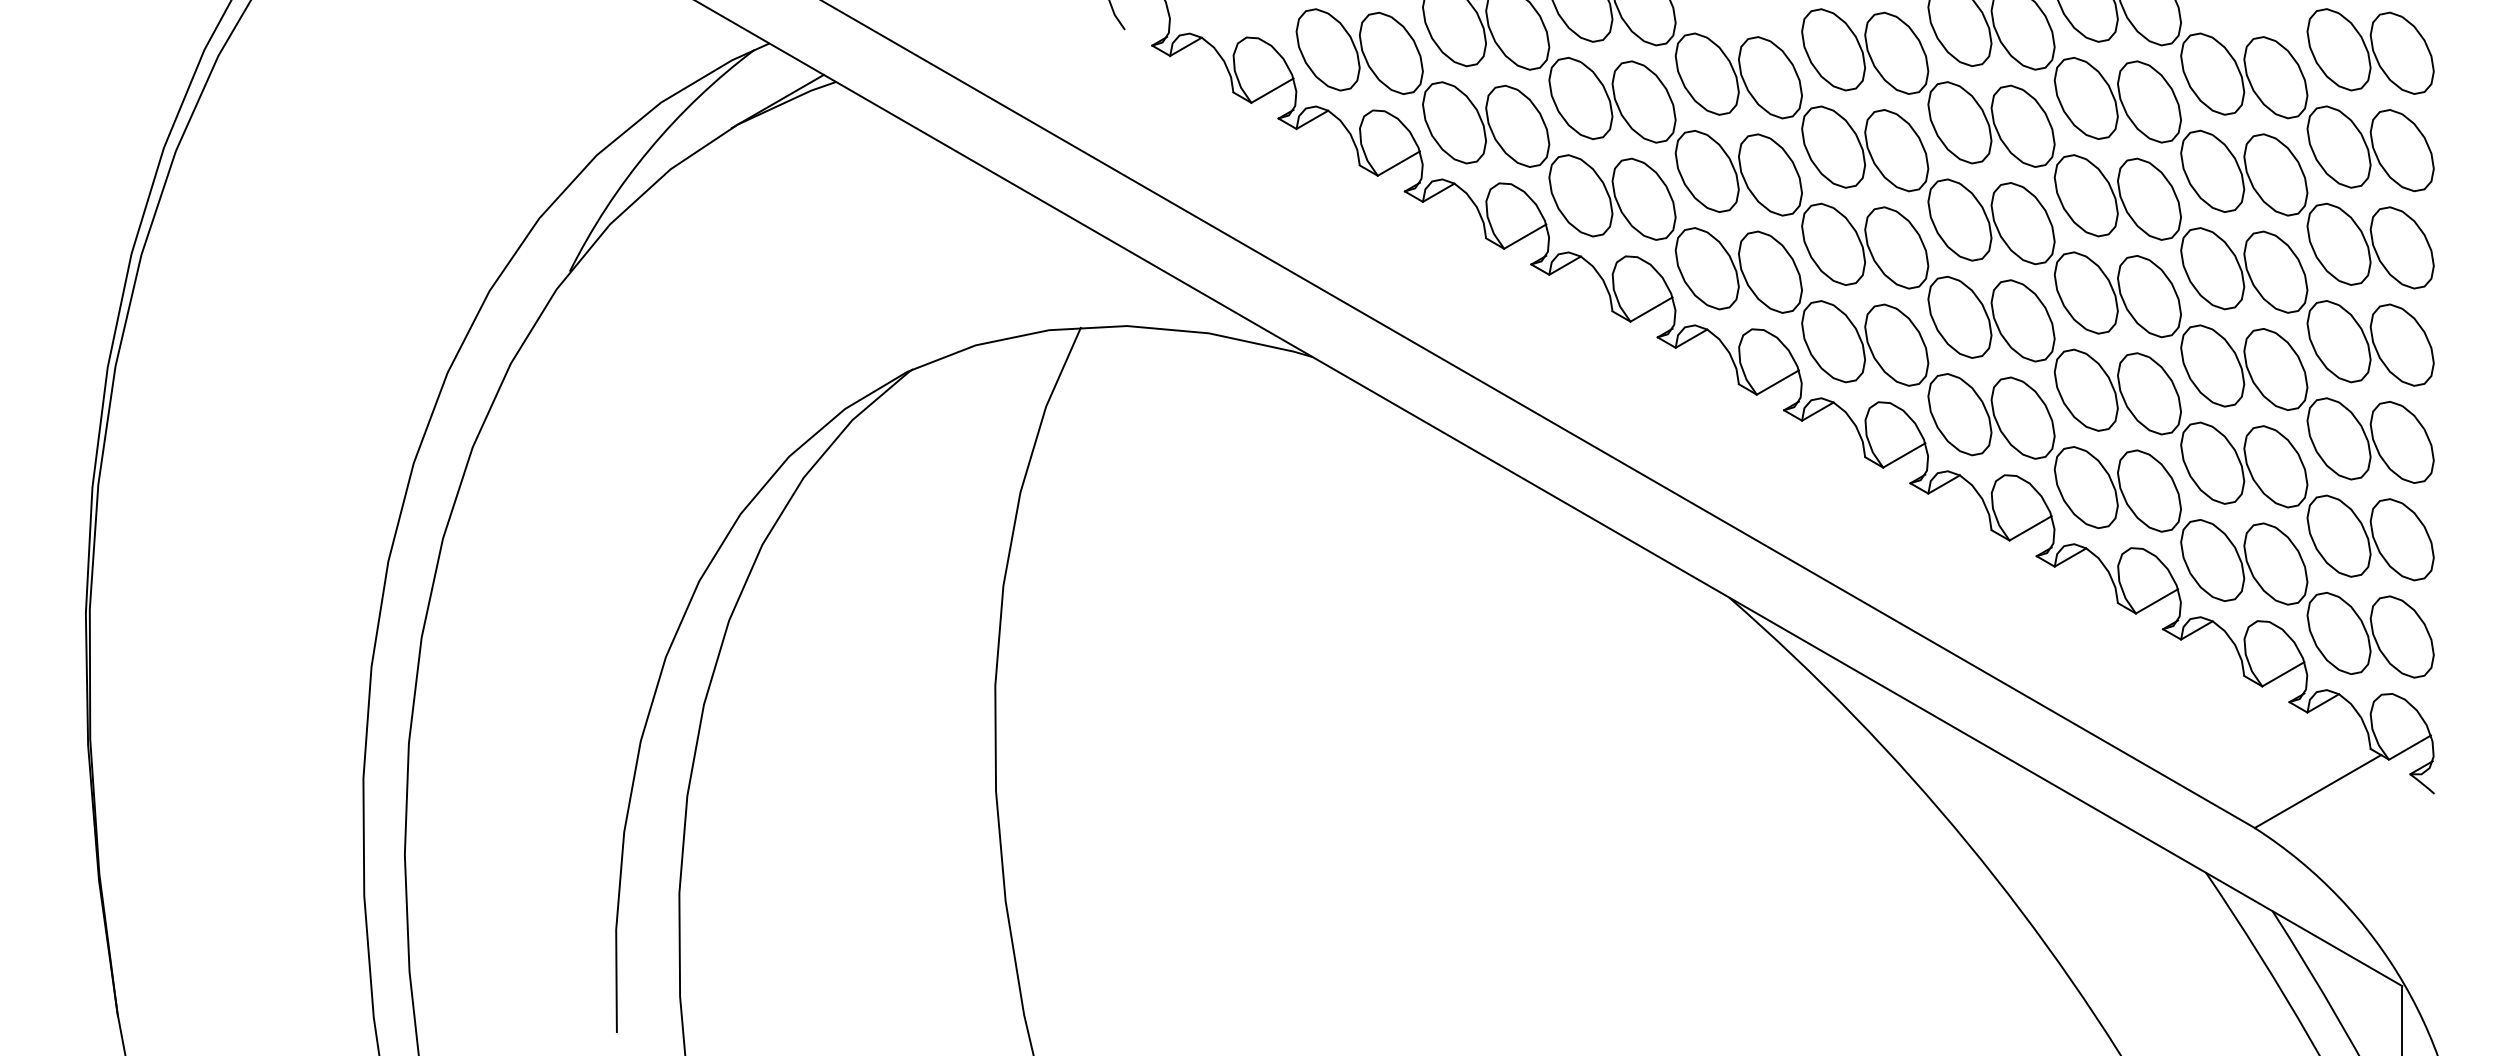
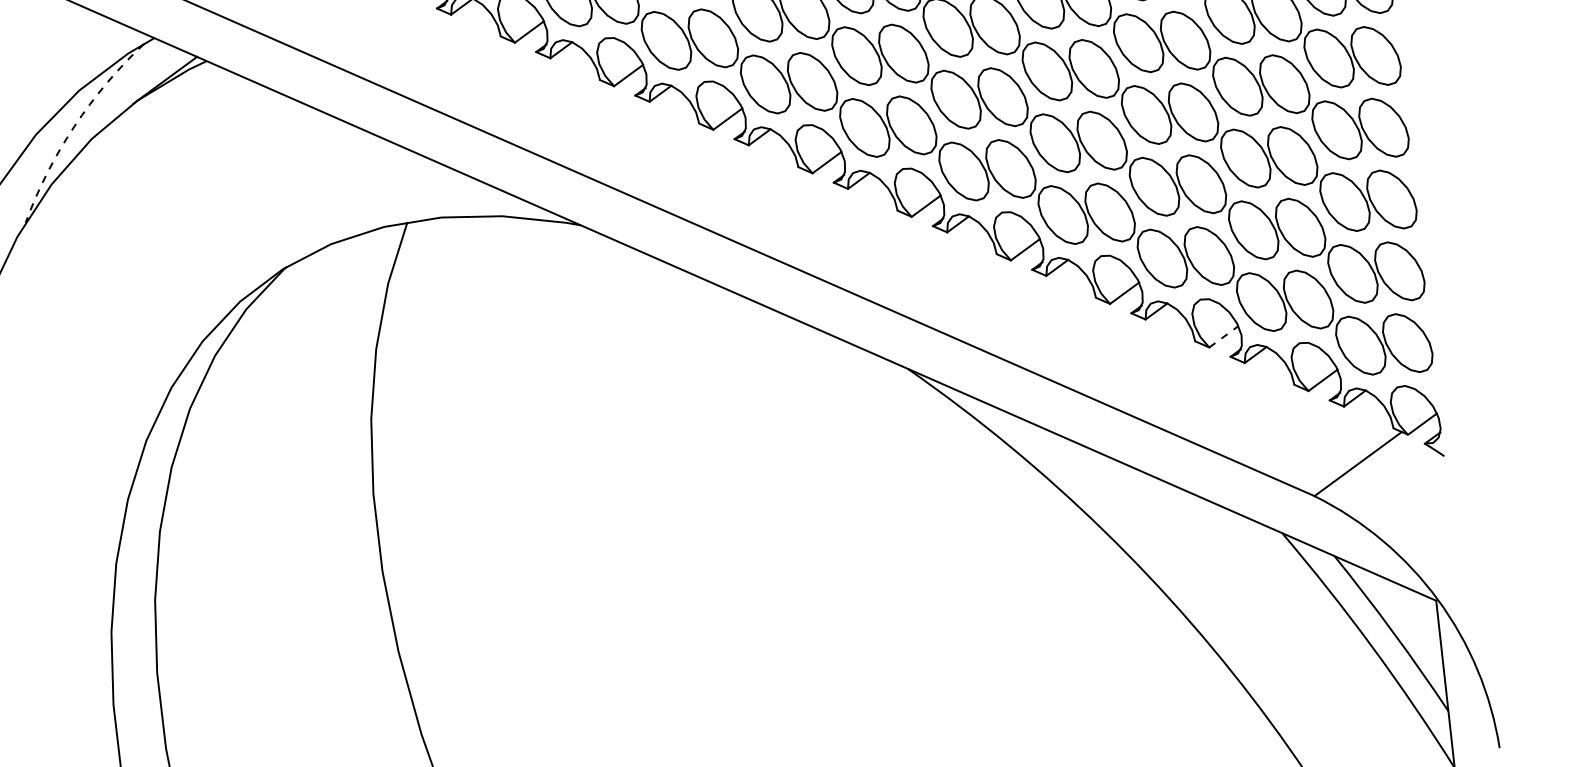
arc: (649, 149) -> (74, 126), solid -> dashed
line: (2157, 601) -> (1224, 336), solid -> dashed

